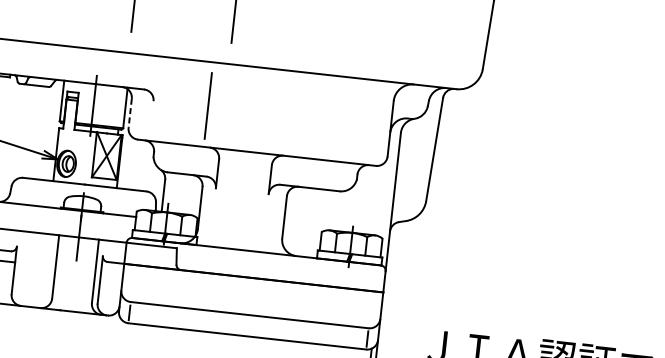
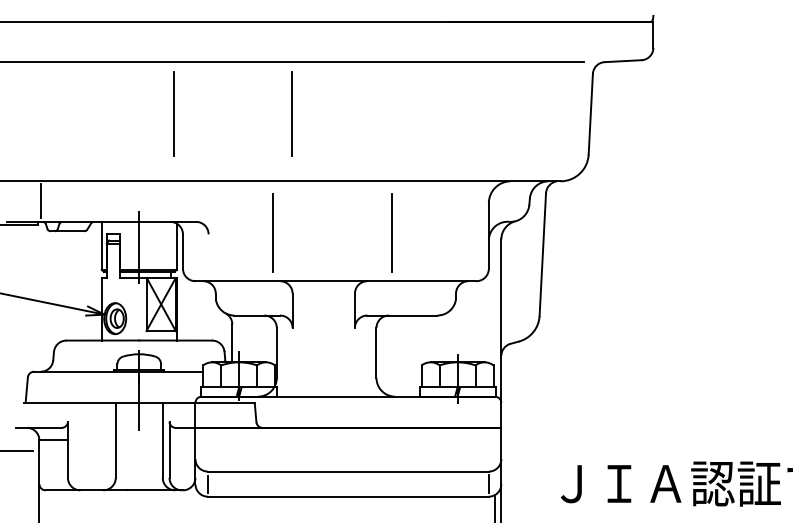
line: (15, 57) -> (41, 201), added
line: (129, 114) -> (182, 252), dashed -> solid
line: (309, 116) -> (392, 232), added

